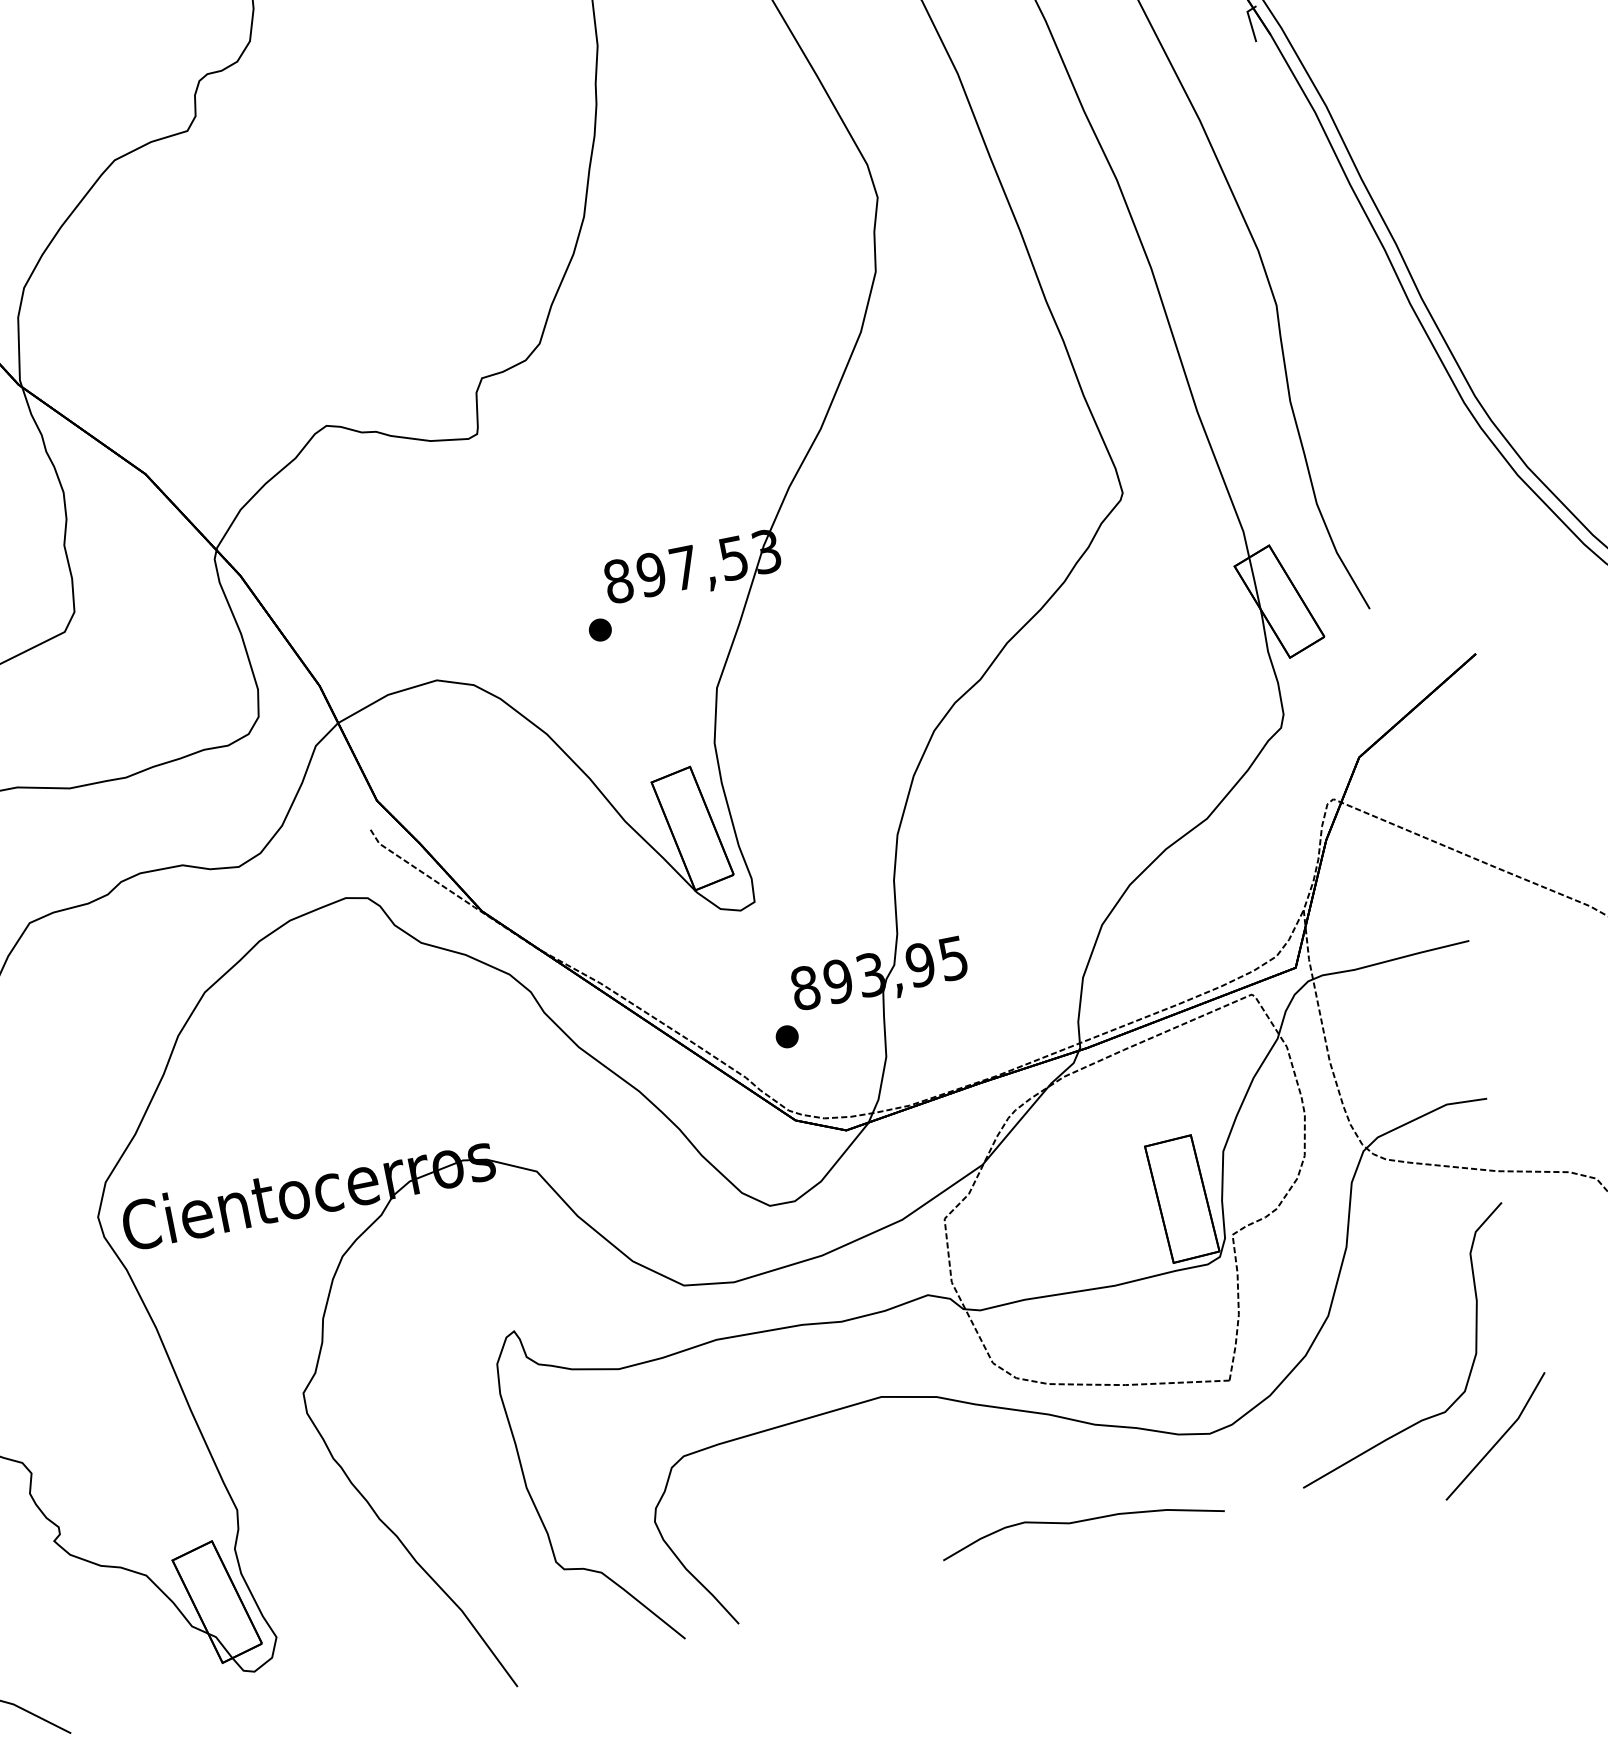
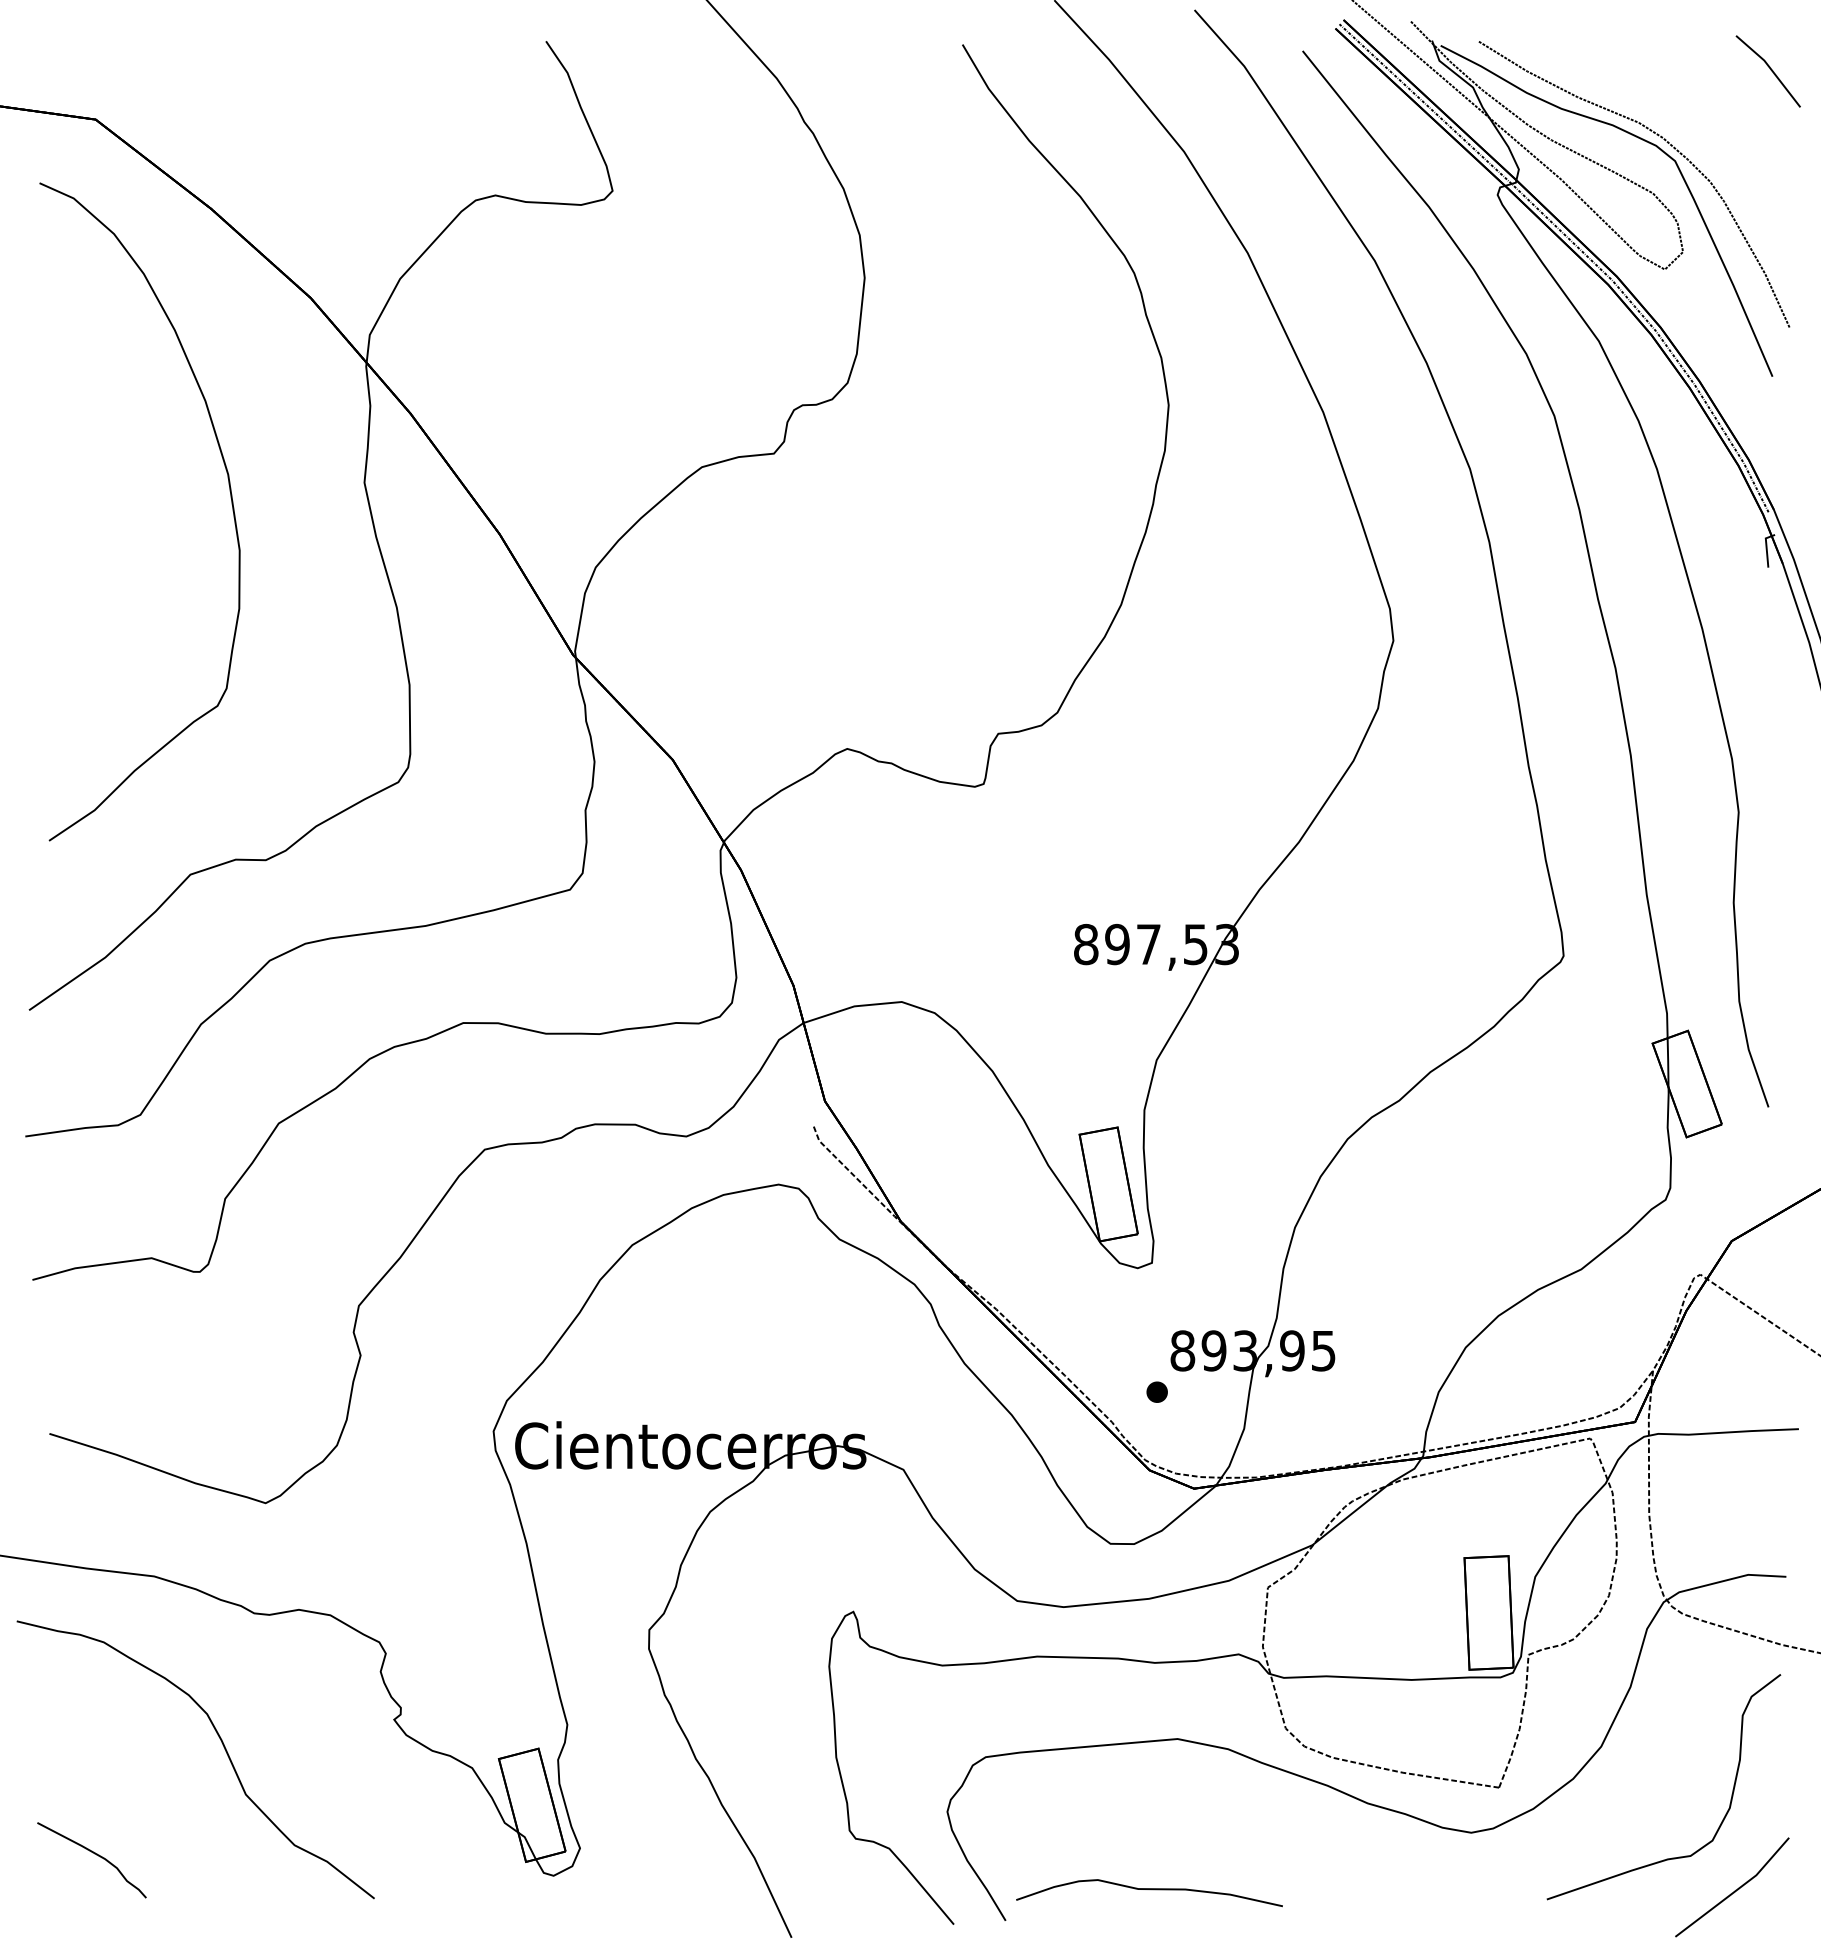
part: (600, 629) -> (1060, 985), removed
curve: (1081, 1522) -> (1149, 1890), moved

